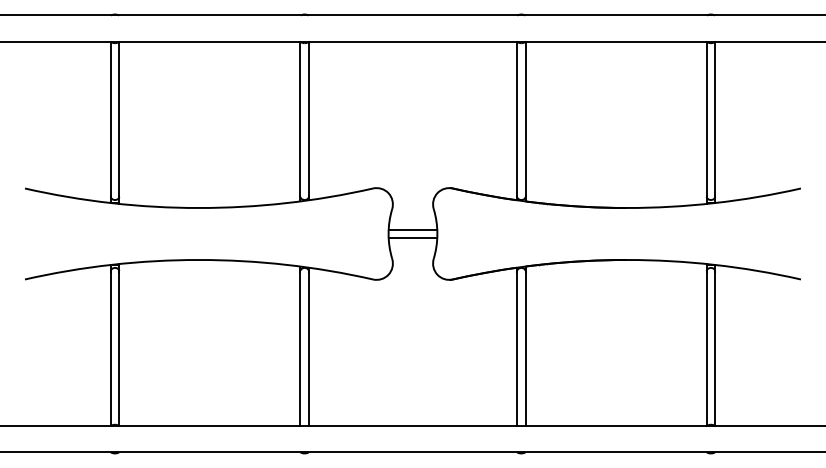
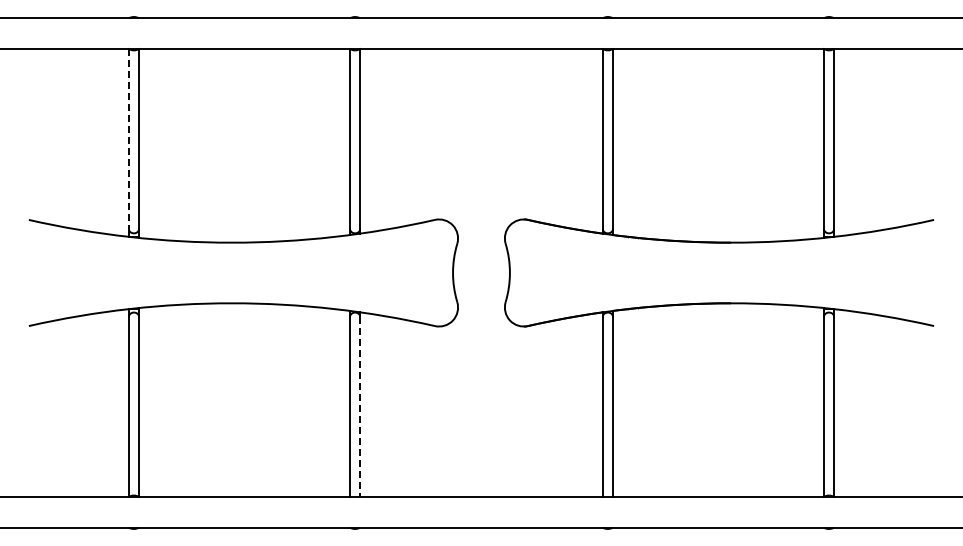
line: (110, 119) -> (128, 139), solid -> dashed
line: (413, 229) -> (481, 267), removed
line: (413, 238) -> (481, 278), removed
line: (309, 349) -> (360, 407), solid -> dashed

